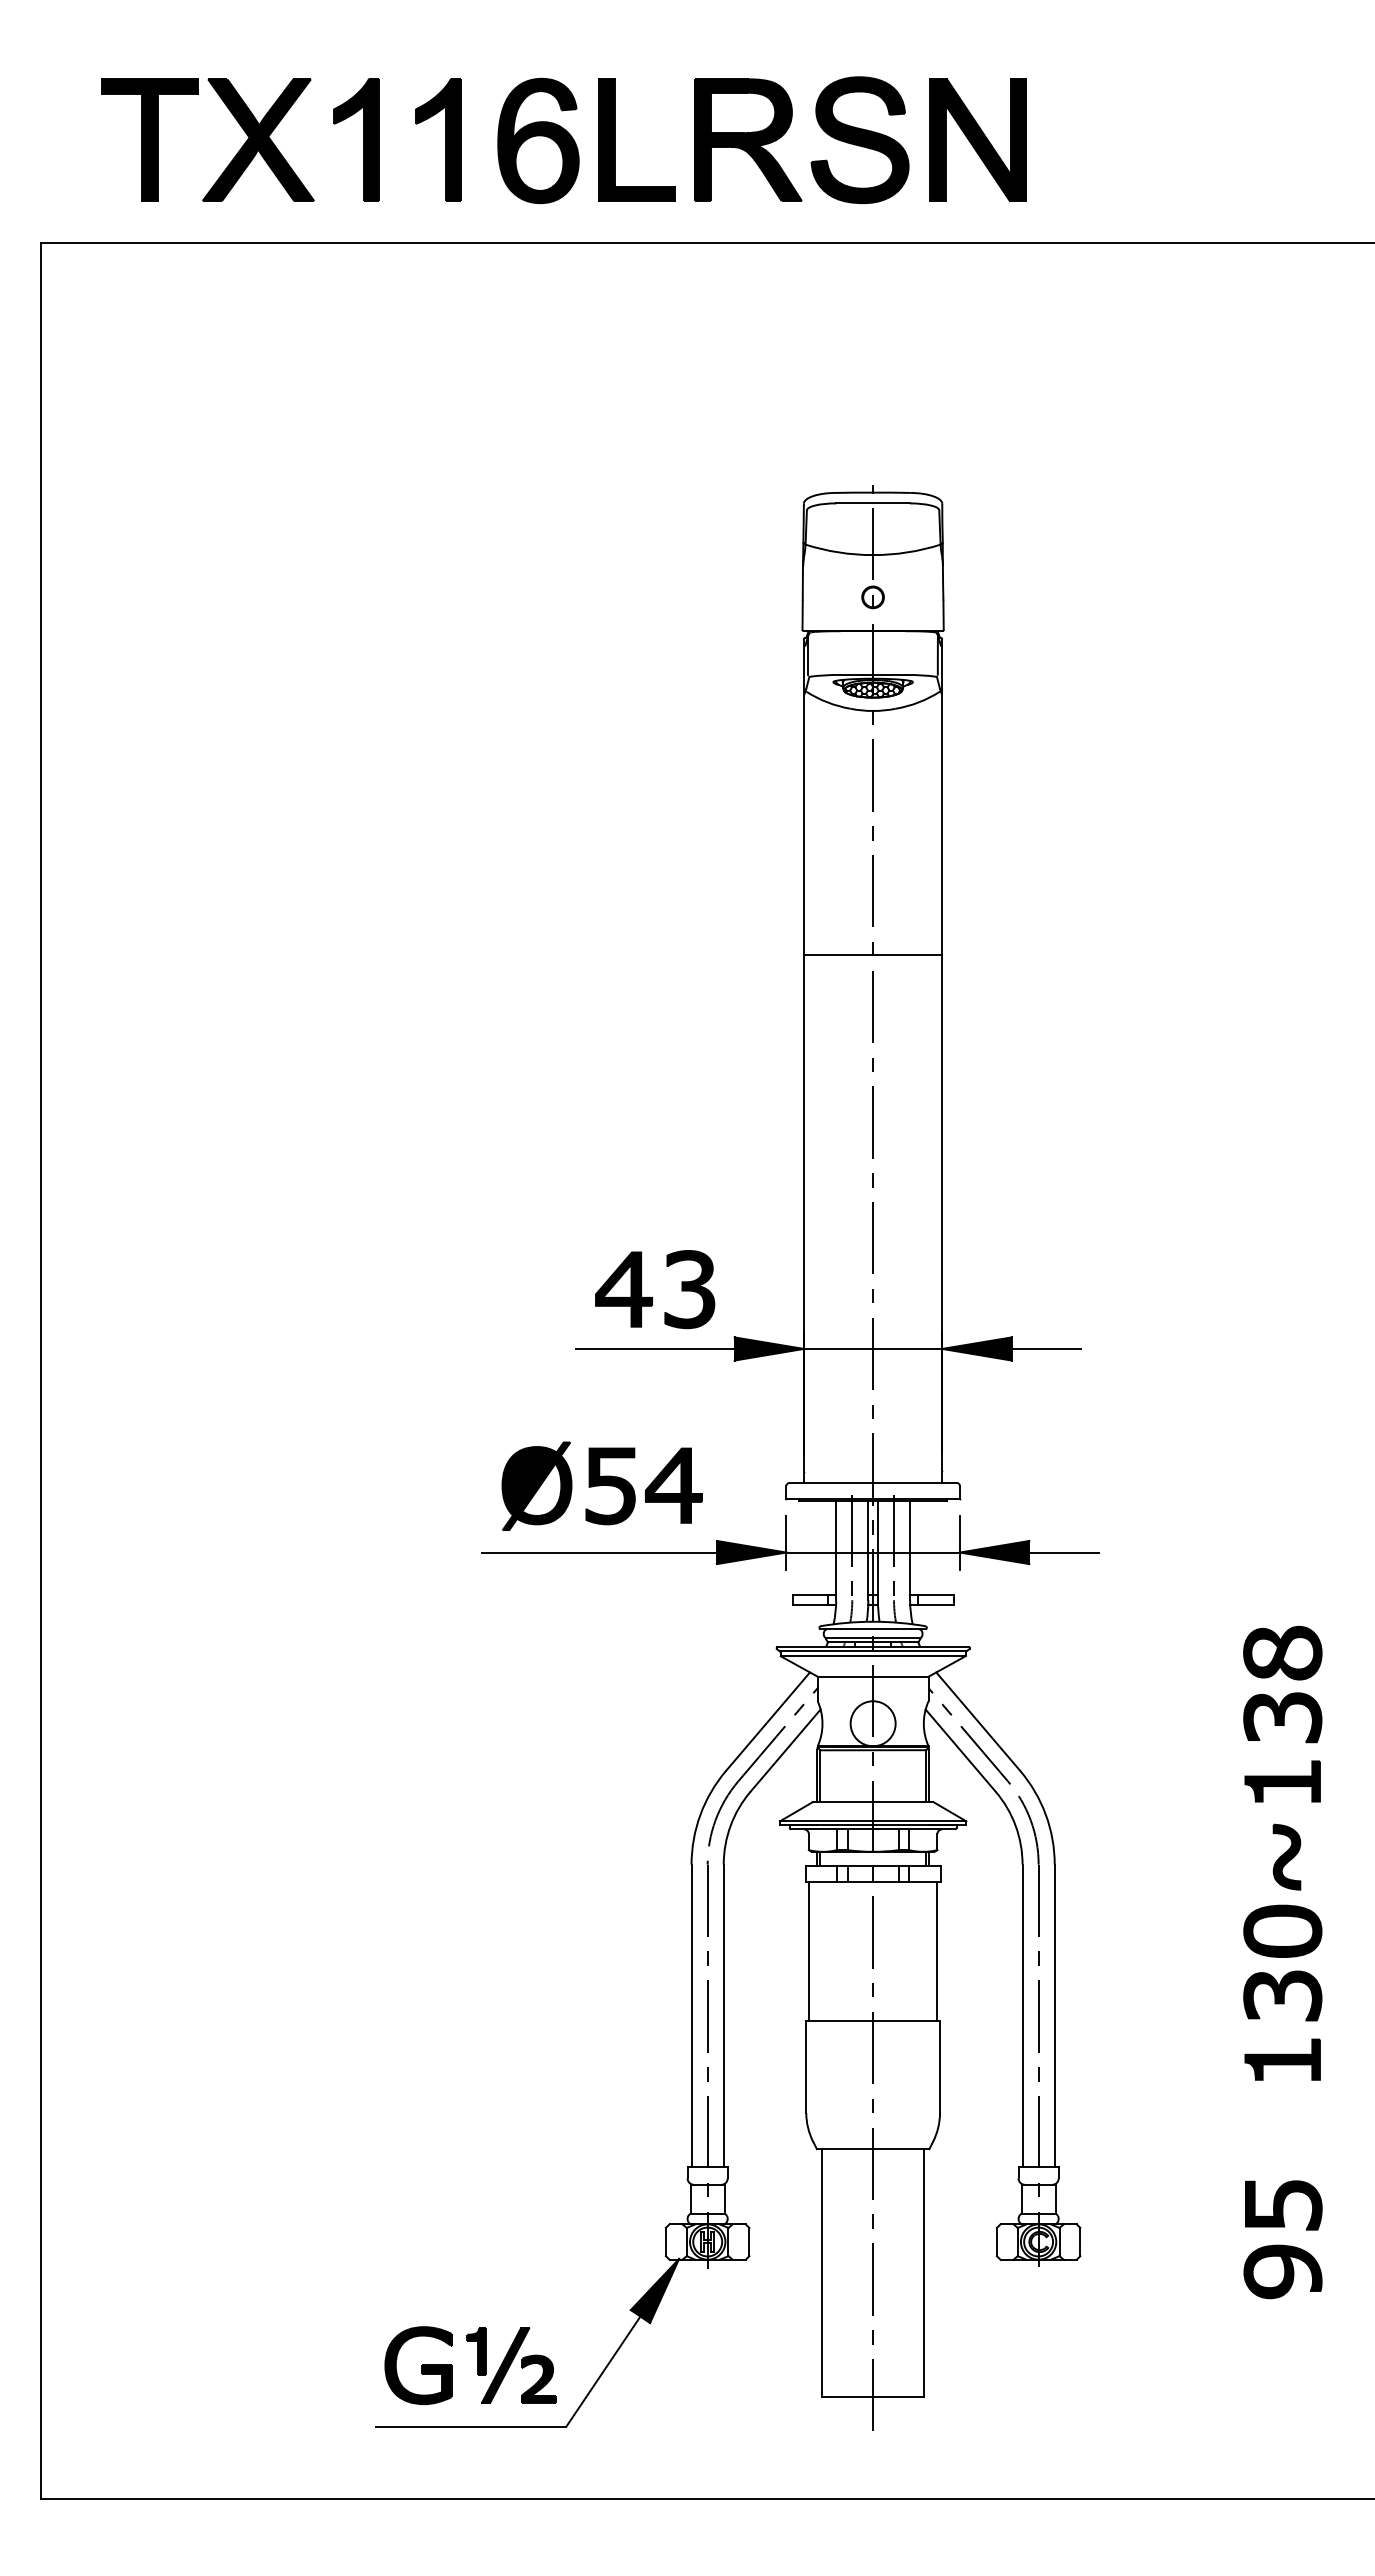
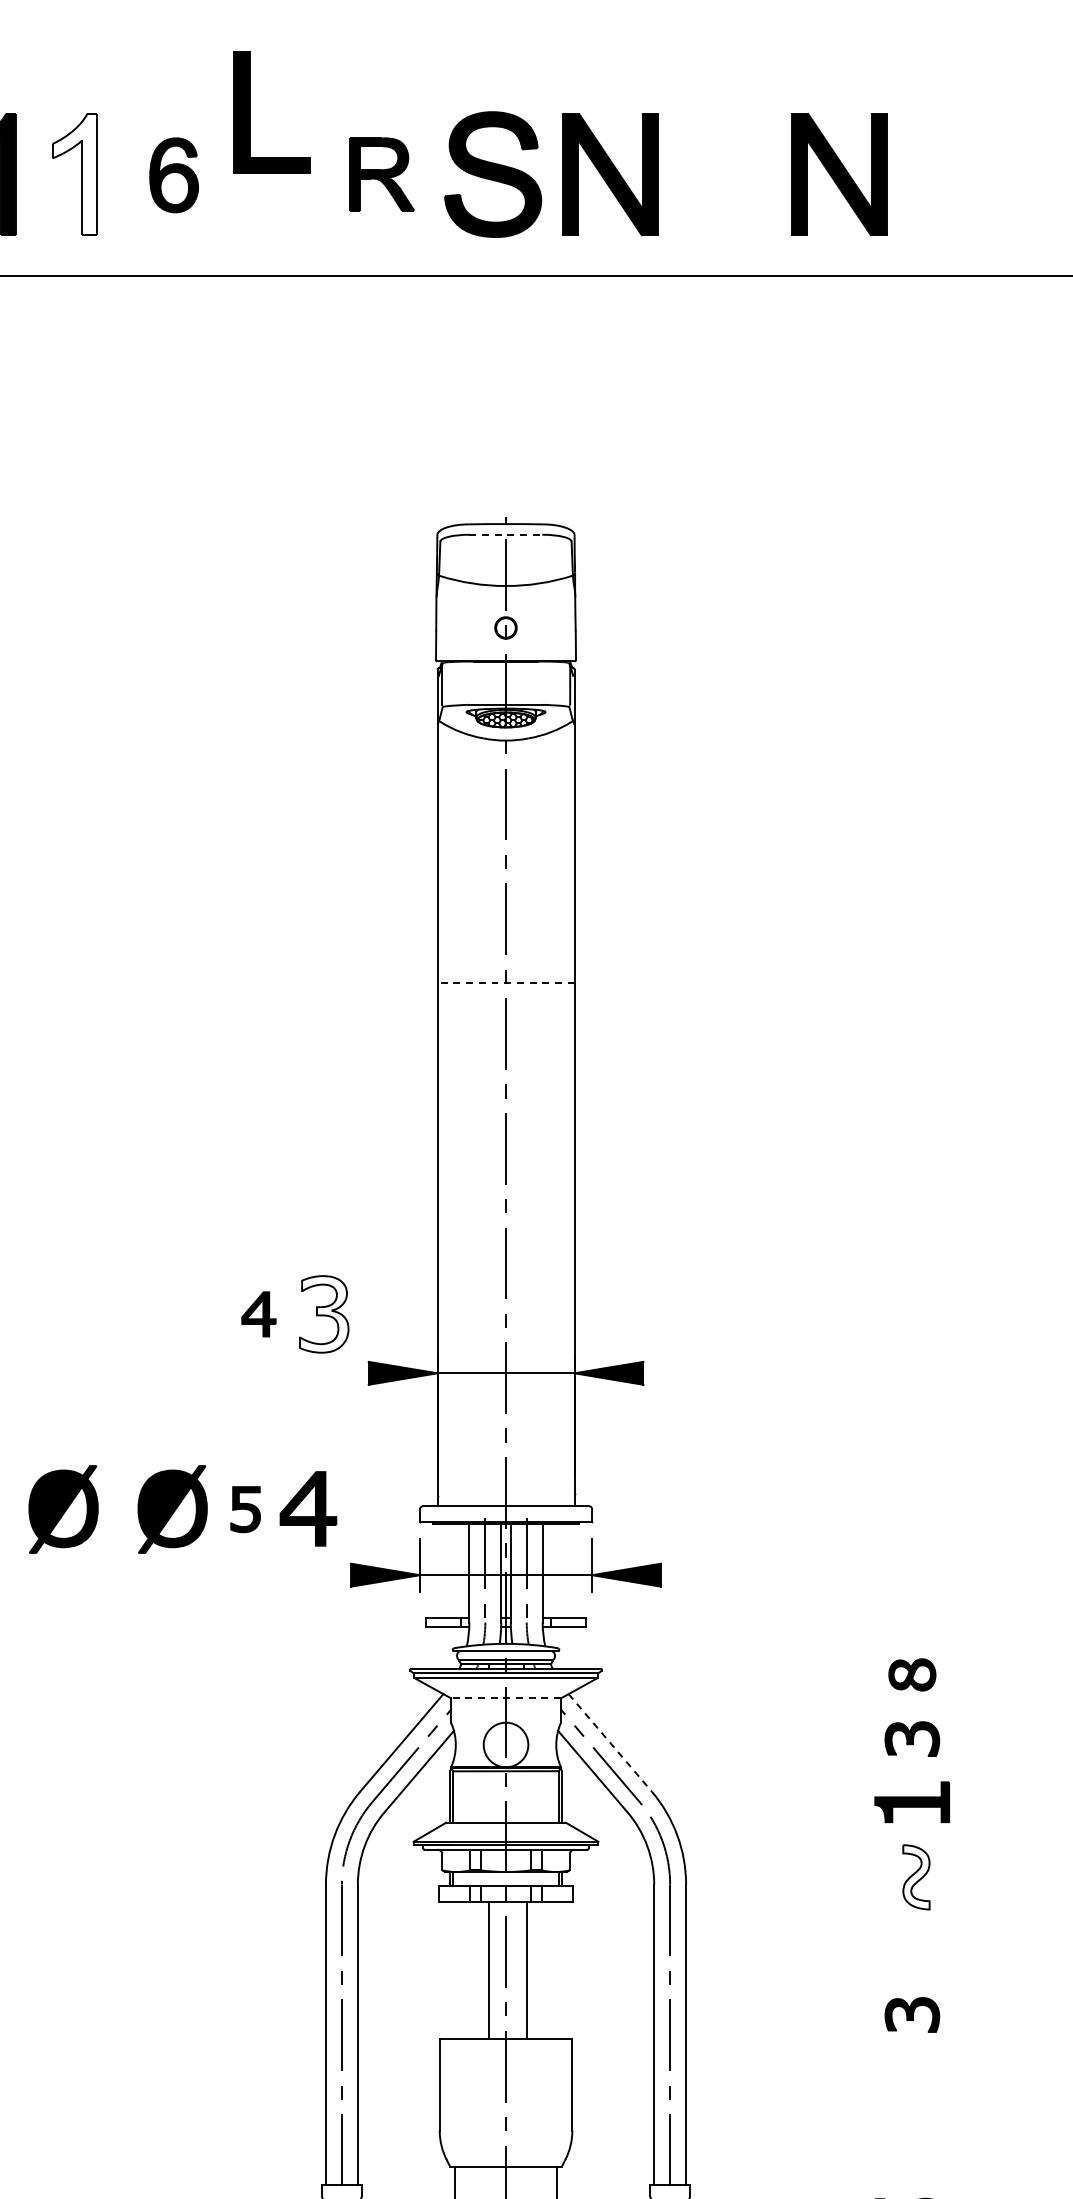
fill: (437, 139) -> (74, 173), removed
part: (615, 139) -> (250, 111), moved
part: (748, 139) -> (382, 173), size x0.6
part: (538, 140) -> (174, 174), size x0.6
part: (1208, 140) -> (838, 174), added
line: (873, 503) -> (506, 534), solid -> dashed
line: (872, 954) -> (505, 982), solid -> dashed
part: (623, 1289) -> (258, 1314), size x0.6
fill: (689, 1289) -> (323, 1314), removed
line: (654, 1348) -> (289, 1372), removed
line: (1046, 1348) -> (677, 1372), removed
part: (426, 1485) -> (63, 1508), added
part: (610, 1486) -> (245, 1509), size x0.6
line: (599, 1552) -> (234, 1575), removed
line: (1063, 1552) -> (694, 1575), removed
part: (1282, 1652) -> (911, 1674), size x0.6
line: (872, 1676) -> (505, 1698), solid -> dashed
part: (1282, 1717) -> (911, 1738), size x0.7
line: (978, 1721) -> (610, 1742), solid -> dashed
fill: (1286, 1856) -> (915, 1876), removed
part: (1282, 1930) -> (911, 1950), removed
line: (808, 1951) -> (488, 1970), moved
line: (937, 1951) -> (527, 1970), moved
part: (1282, 1995) -> (911, 2014), size x0.7
part: (1282, 2059) -> (911, 2077), removed

